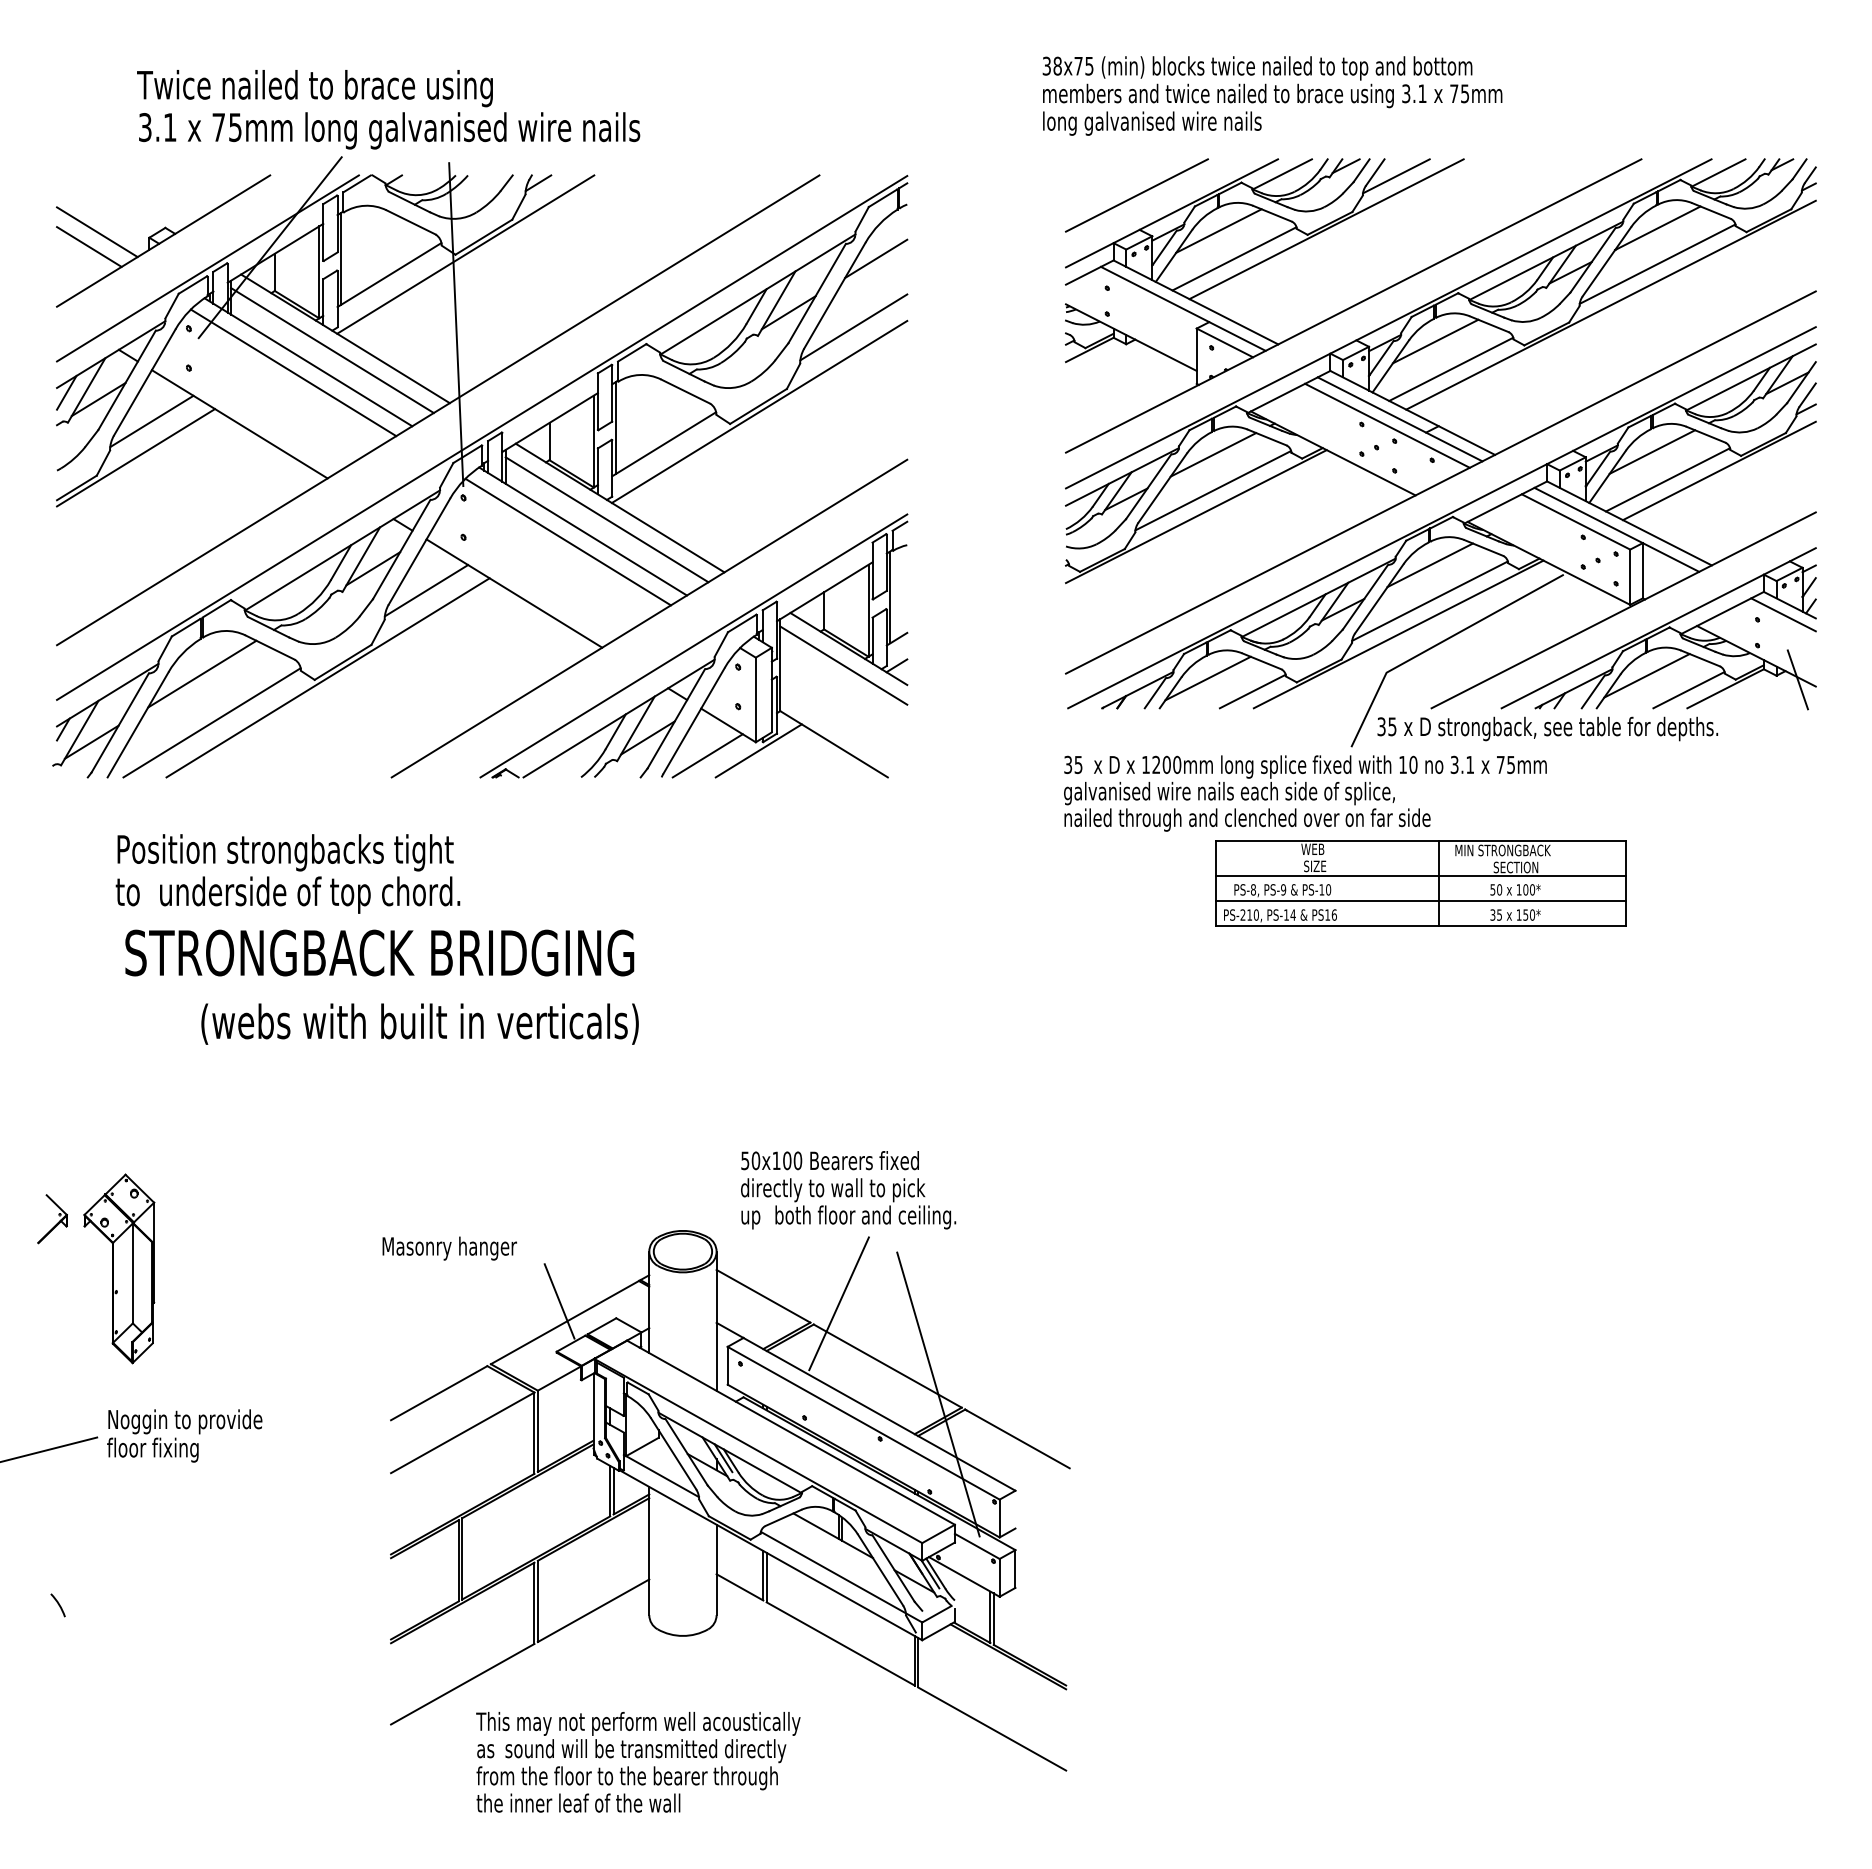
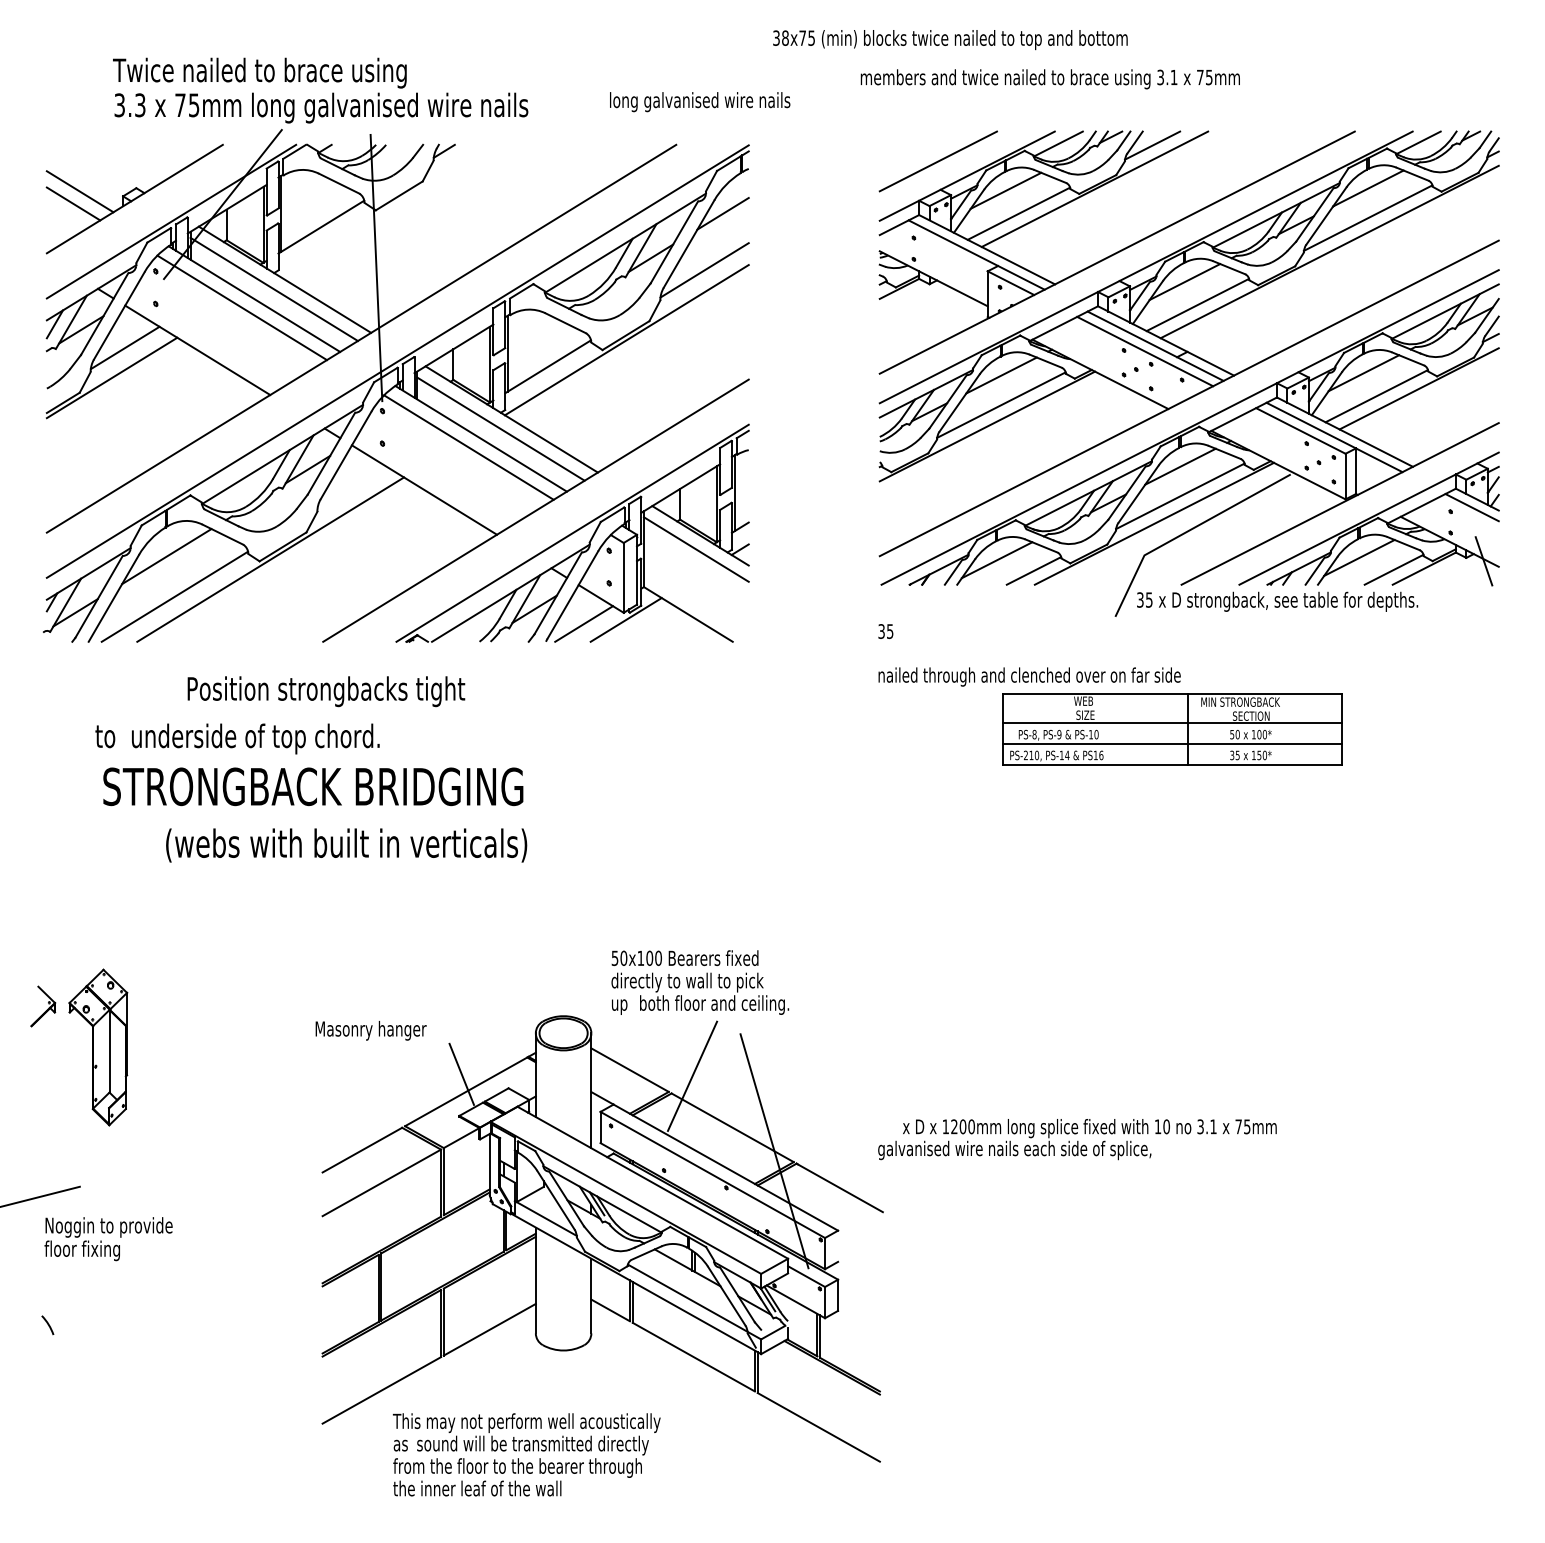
text: (1257, 68) -> (950, 40), moved
text: (1152, 123) -> (700, 102), moved
text: (170, 127) -> (140, 105), 3.1 -> 3.3
line: (465, 254) -> (384, 210), removed
line: (426, 590) -> (351, 487), removed
text: (1305, 780) -> (1077, 1139), moved
text: (285, 852) -> (326, 691), moved
text: (184, 1435) -> (108, 1238), moved

